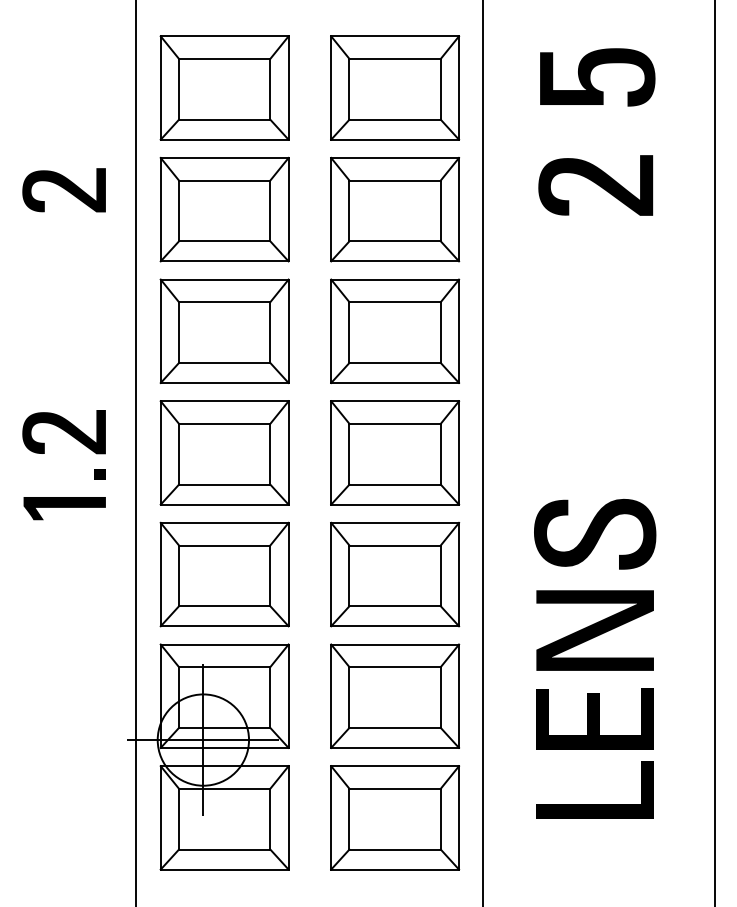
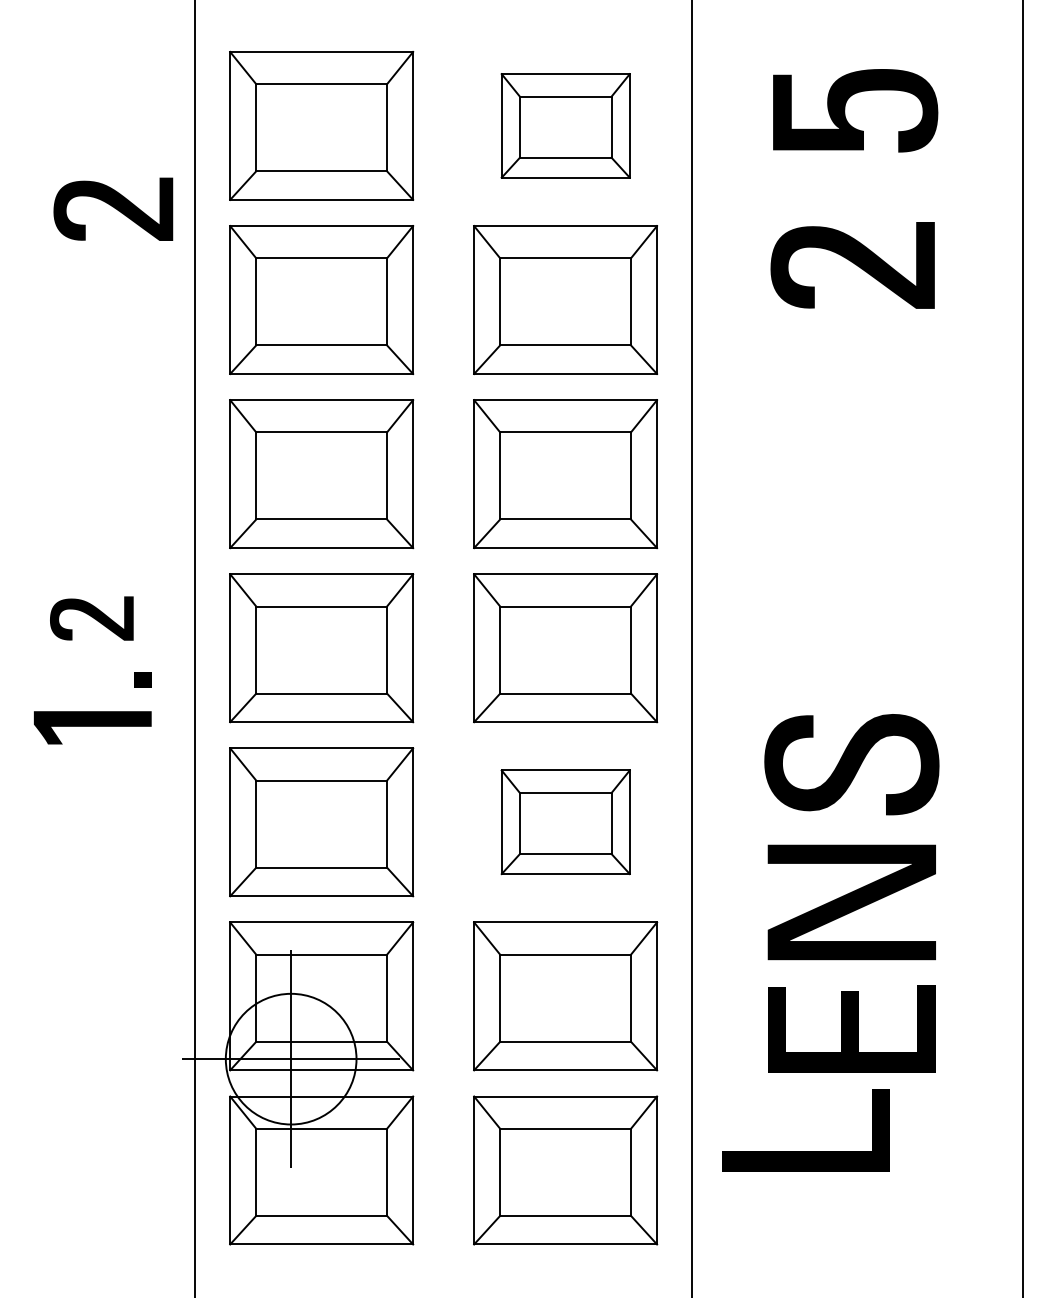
part: (395, 87) -> (566, 125), size x0.7
part: (63, 190) -> (112, 209), moved
part: (63, 432) -> (90, 618), size x0.7
part: (395, 574) -> (566, 822), size x0.7
part: (594, 804) -> (805, 1151), moved

